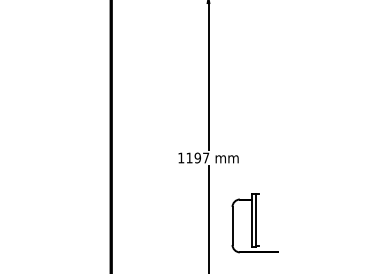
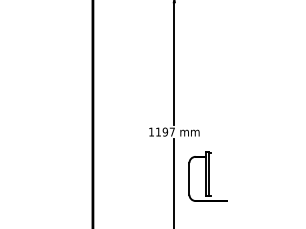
part: (254, 223) -> (207, 176), moved

